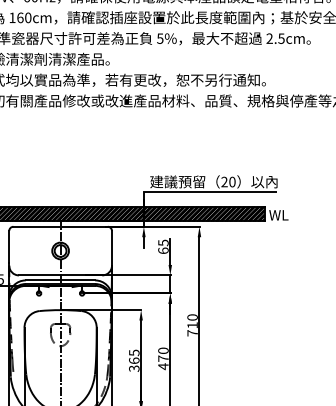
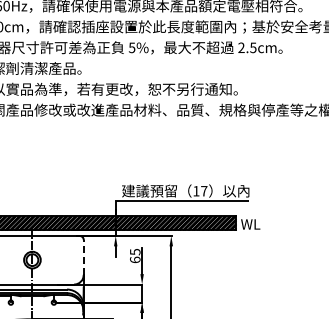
text: (228, 181) -> (200, 190), 20 -> 17
line: (111, 247) -> (83, 256), solid -> dashed

